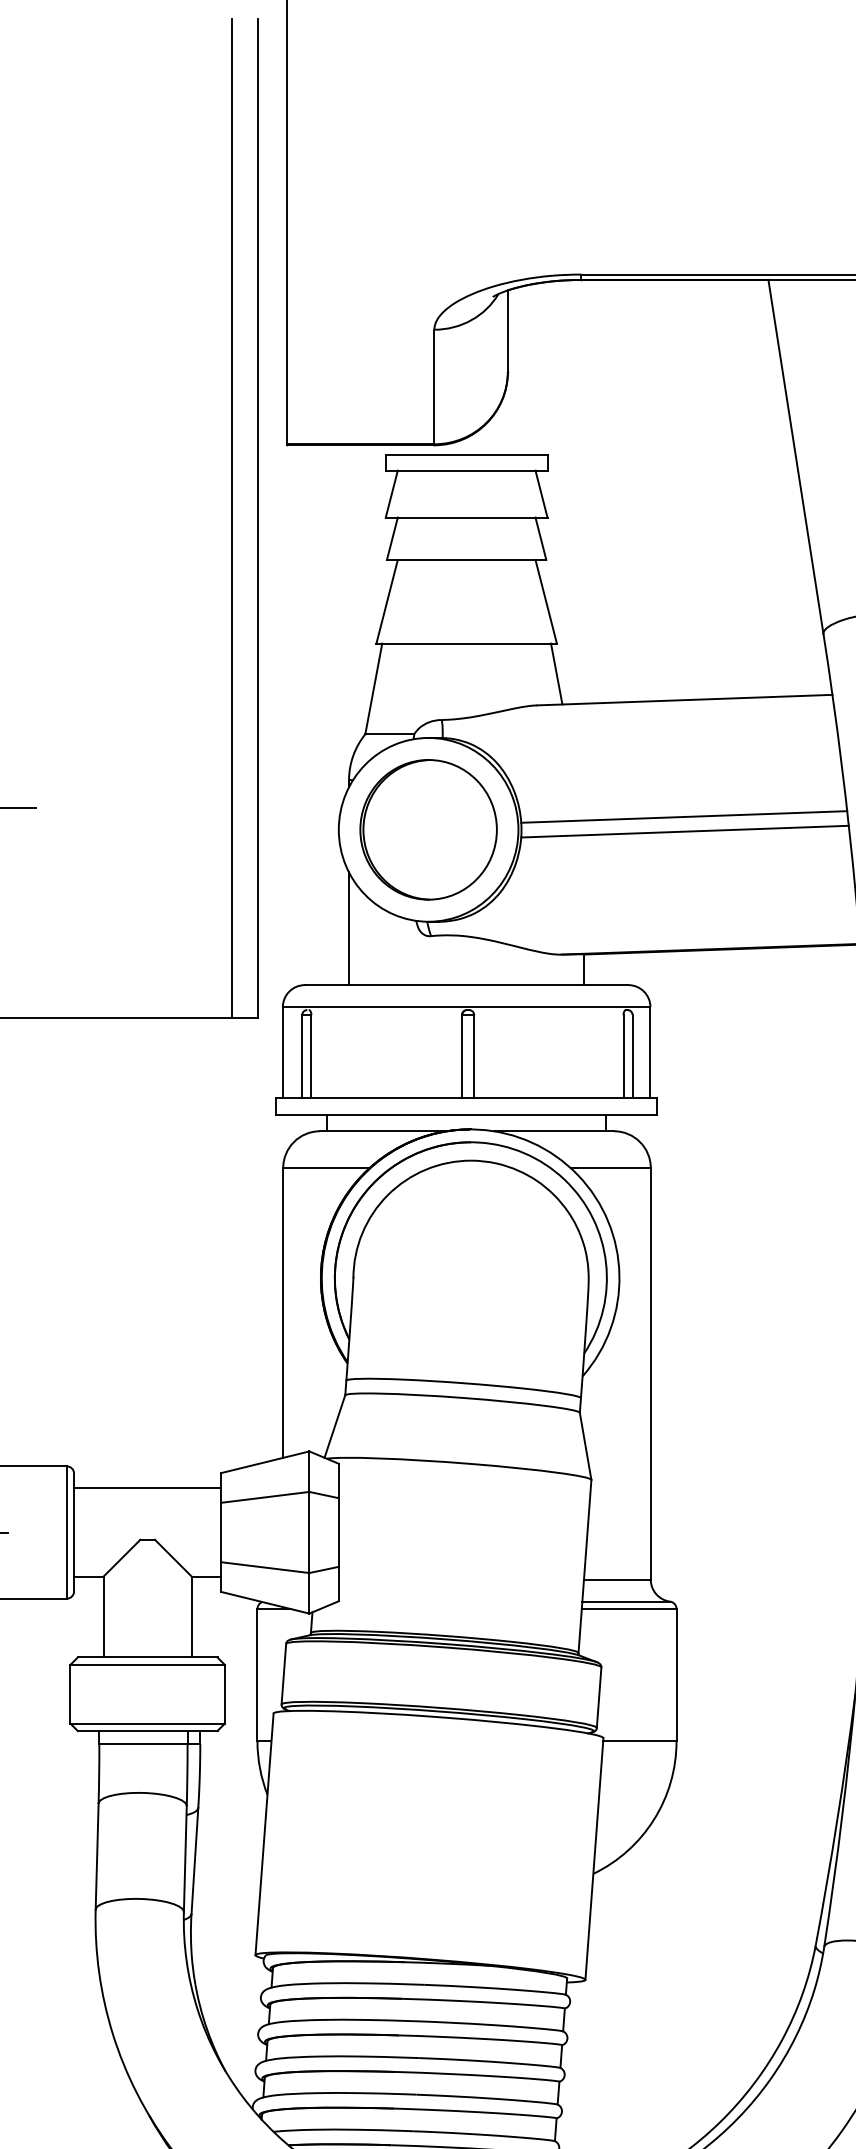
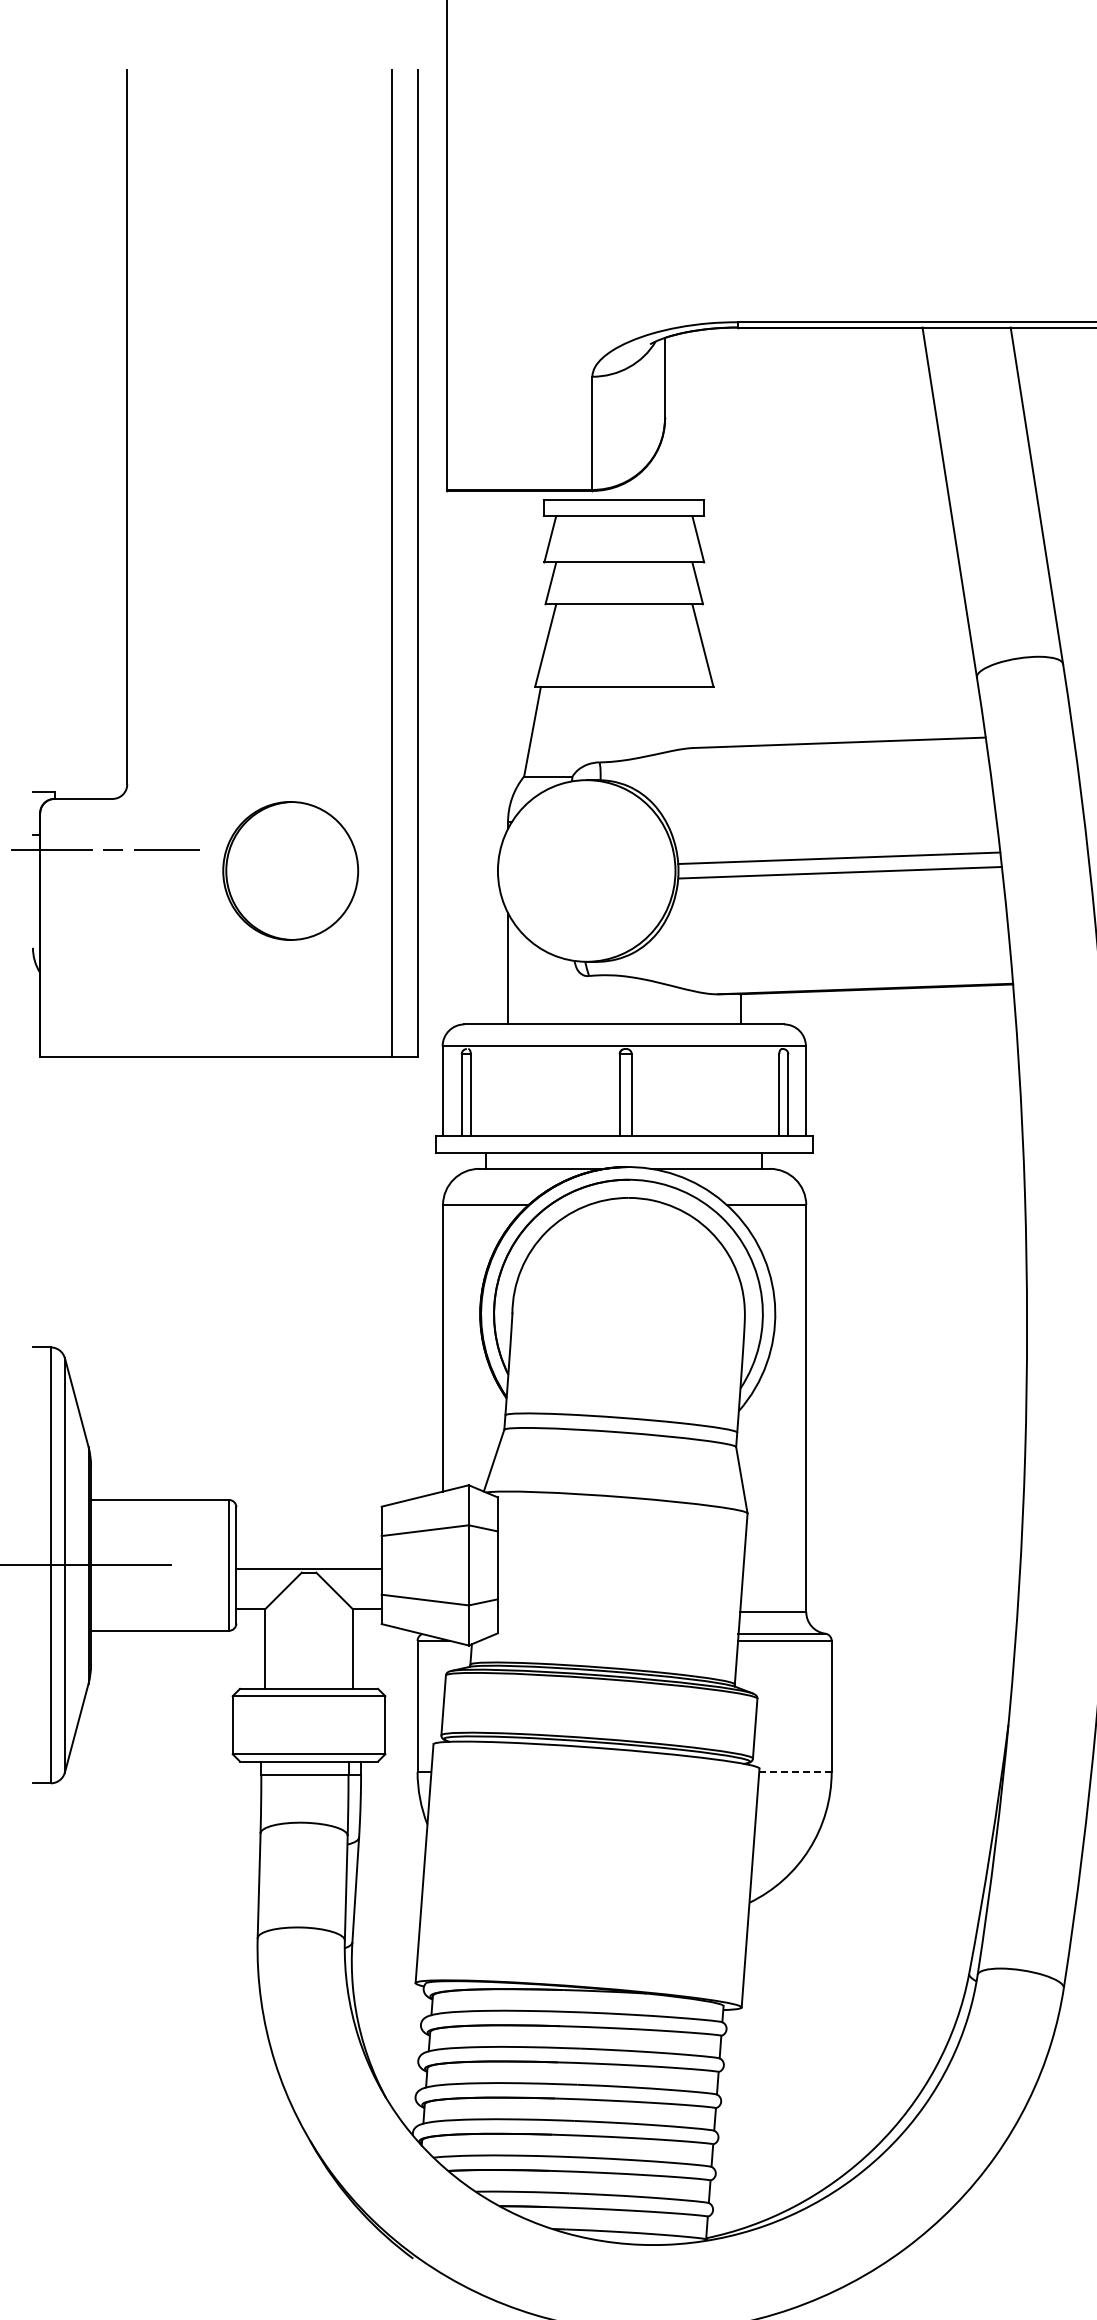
line: (555, 673) -> (712, 716), removed
part: (428, 829) -> (290, 870), moved
line: (147, 1488) -> (308, 1568), moved
line: (640, 1741) -> (796, 1771), solid -> dashed

